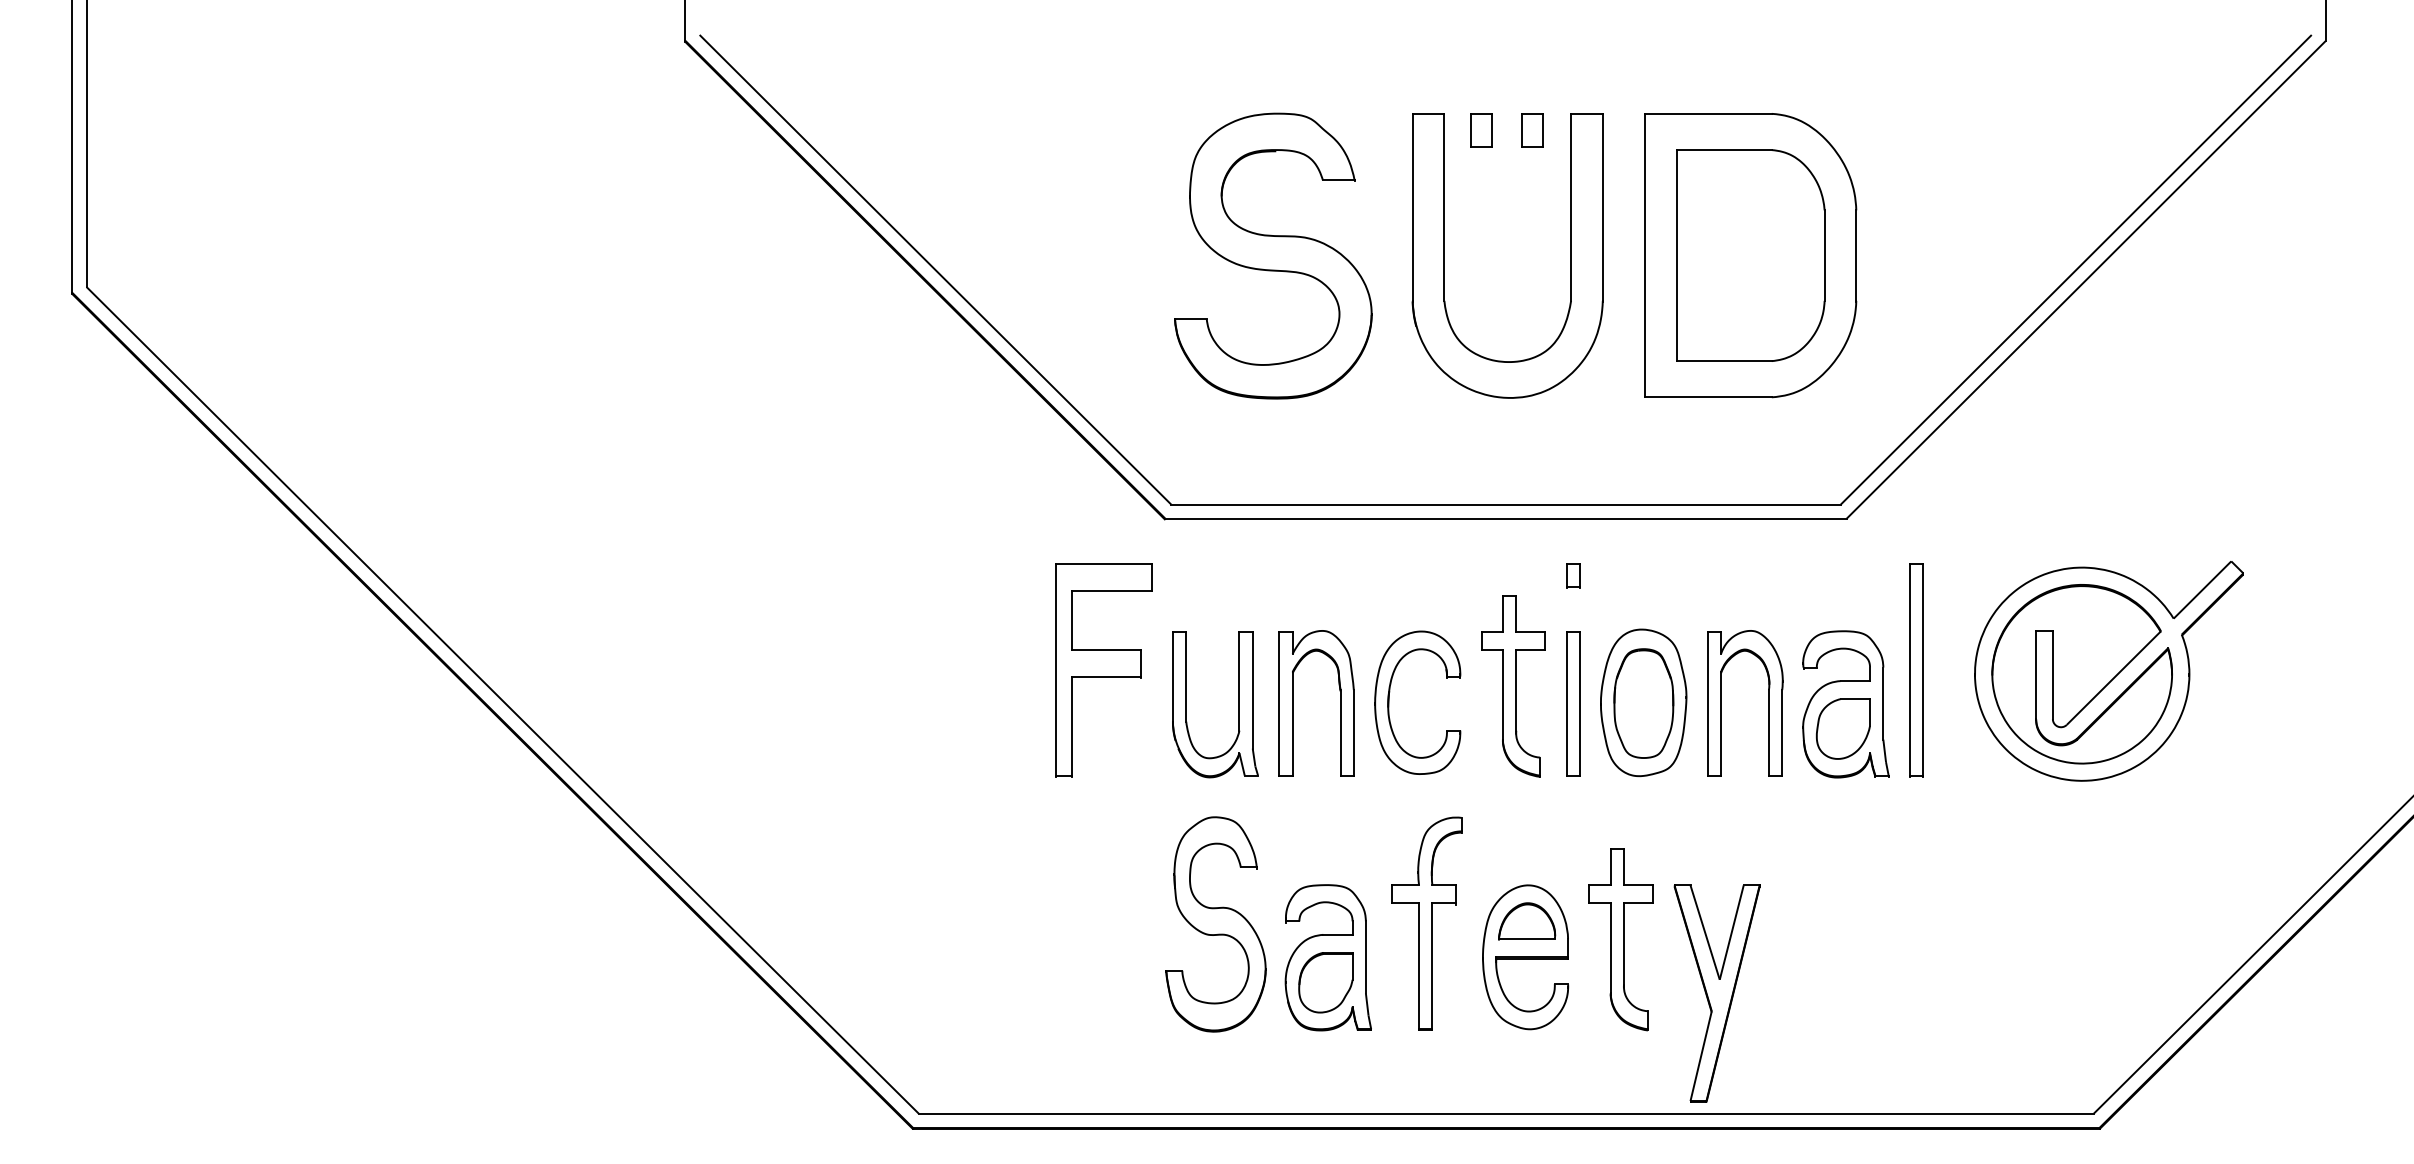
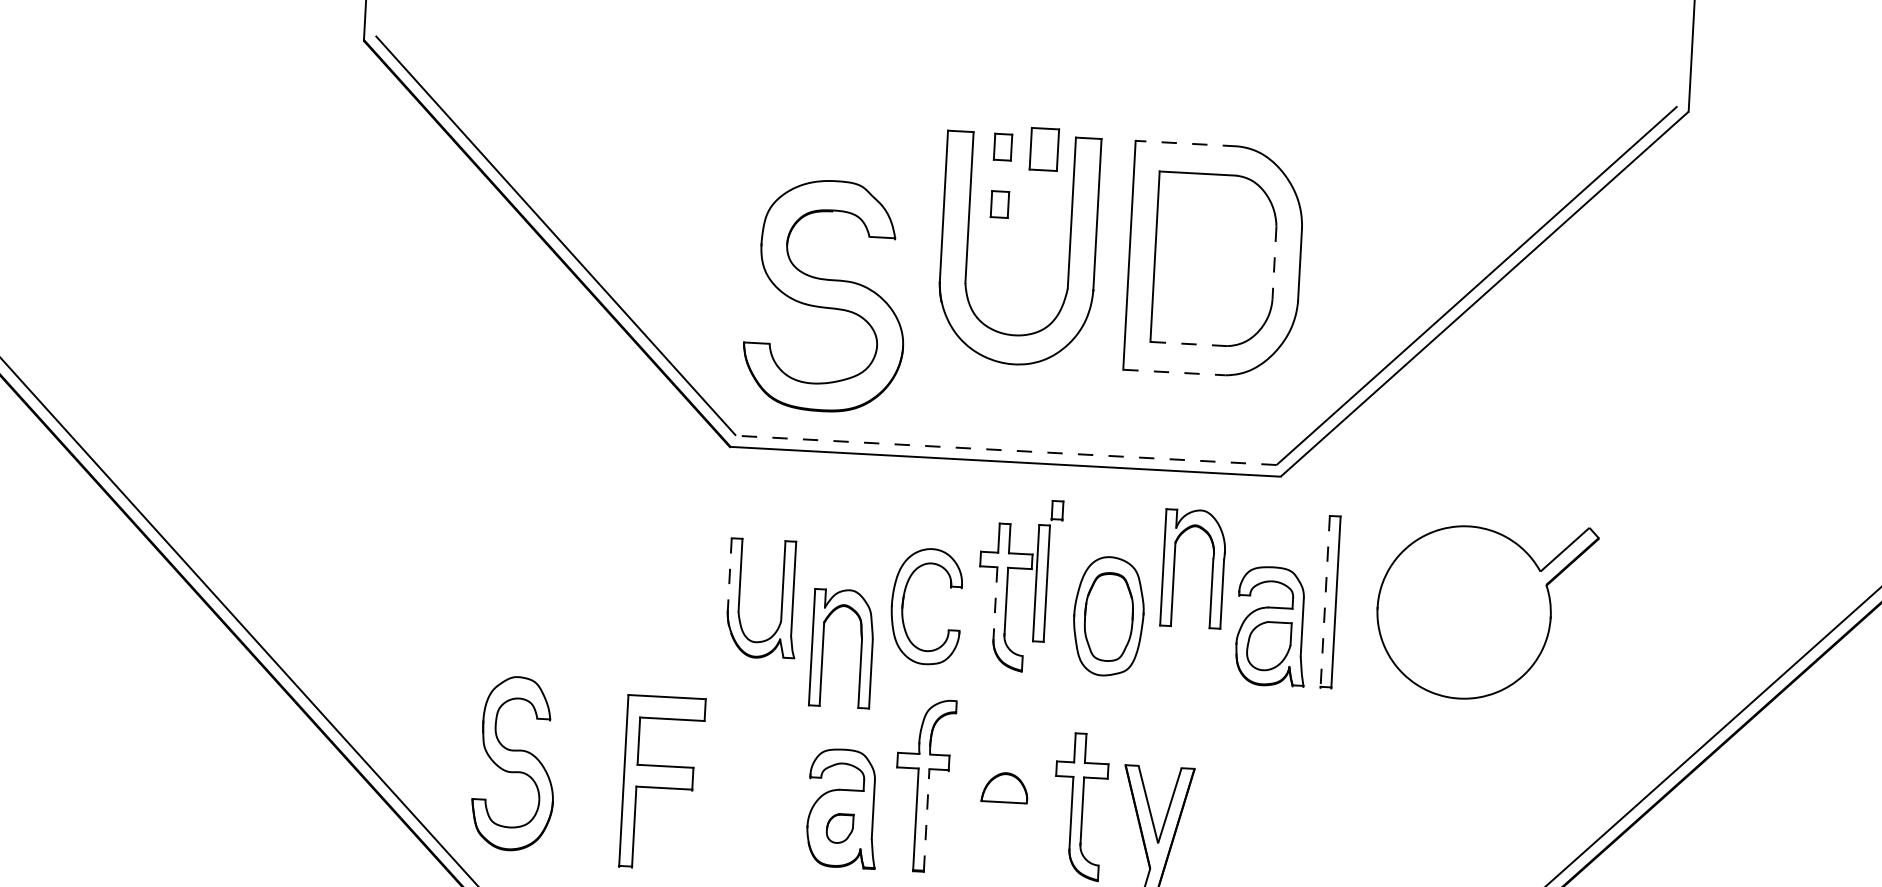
line: (1707, 113) -> (1186, 143), solid -> dashed
part: (1532, 130) -> (1044, 149), size x1.6
part: (1481, 201) -> (999, 204), added
part: (1273, 255) -> (826, 295), moved
line: (1824, 256) -> (1274, 263), solid -> dashed
line: (1724, 361) -> (1188, 344), solid -> dashed
line: (1708, 397) -> (1174, 372), solid -> dashed
line: (1506, 504) -> (1006, 450), solid -> dashed
line: (1909, 669) -> (1324, 601), solid -> dashed
part: (1103, 670) -> (662, 783), moved
part: (2081, 674) -> (1463, 612), removed
line: (1172, 677) -> (729, 575), solid -> dashed
line: (1502, 695) -> (995, 604), solid -> dashed
part: (1293, 703) -> (823, 647), moved
part: (1573, 703) -> (1041, 583), moved
part: (1768, 703) -> (1212, 569), moved
part: (1215, 924) -> (514, 763), moved
part: (1525, 957) -> (1002, 816), removed
line: (1432, 966) -> (926, 820), solid -> dashed
part: (1325, 982) -> (839, 828), size x0.6

